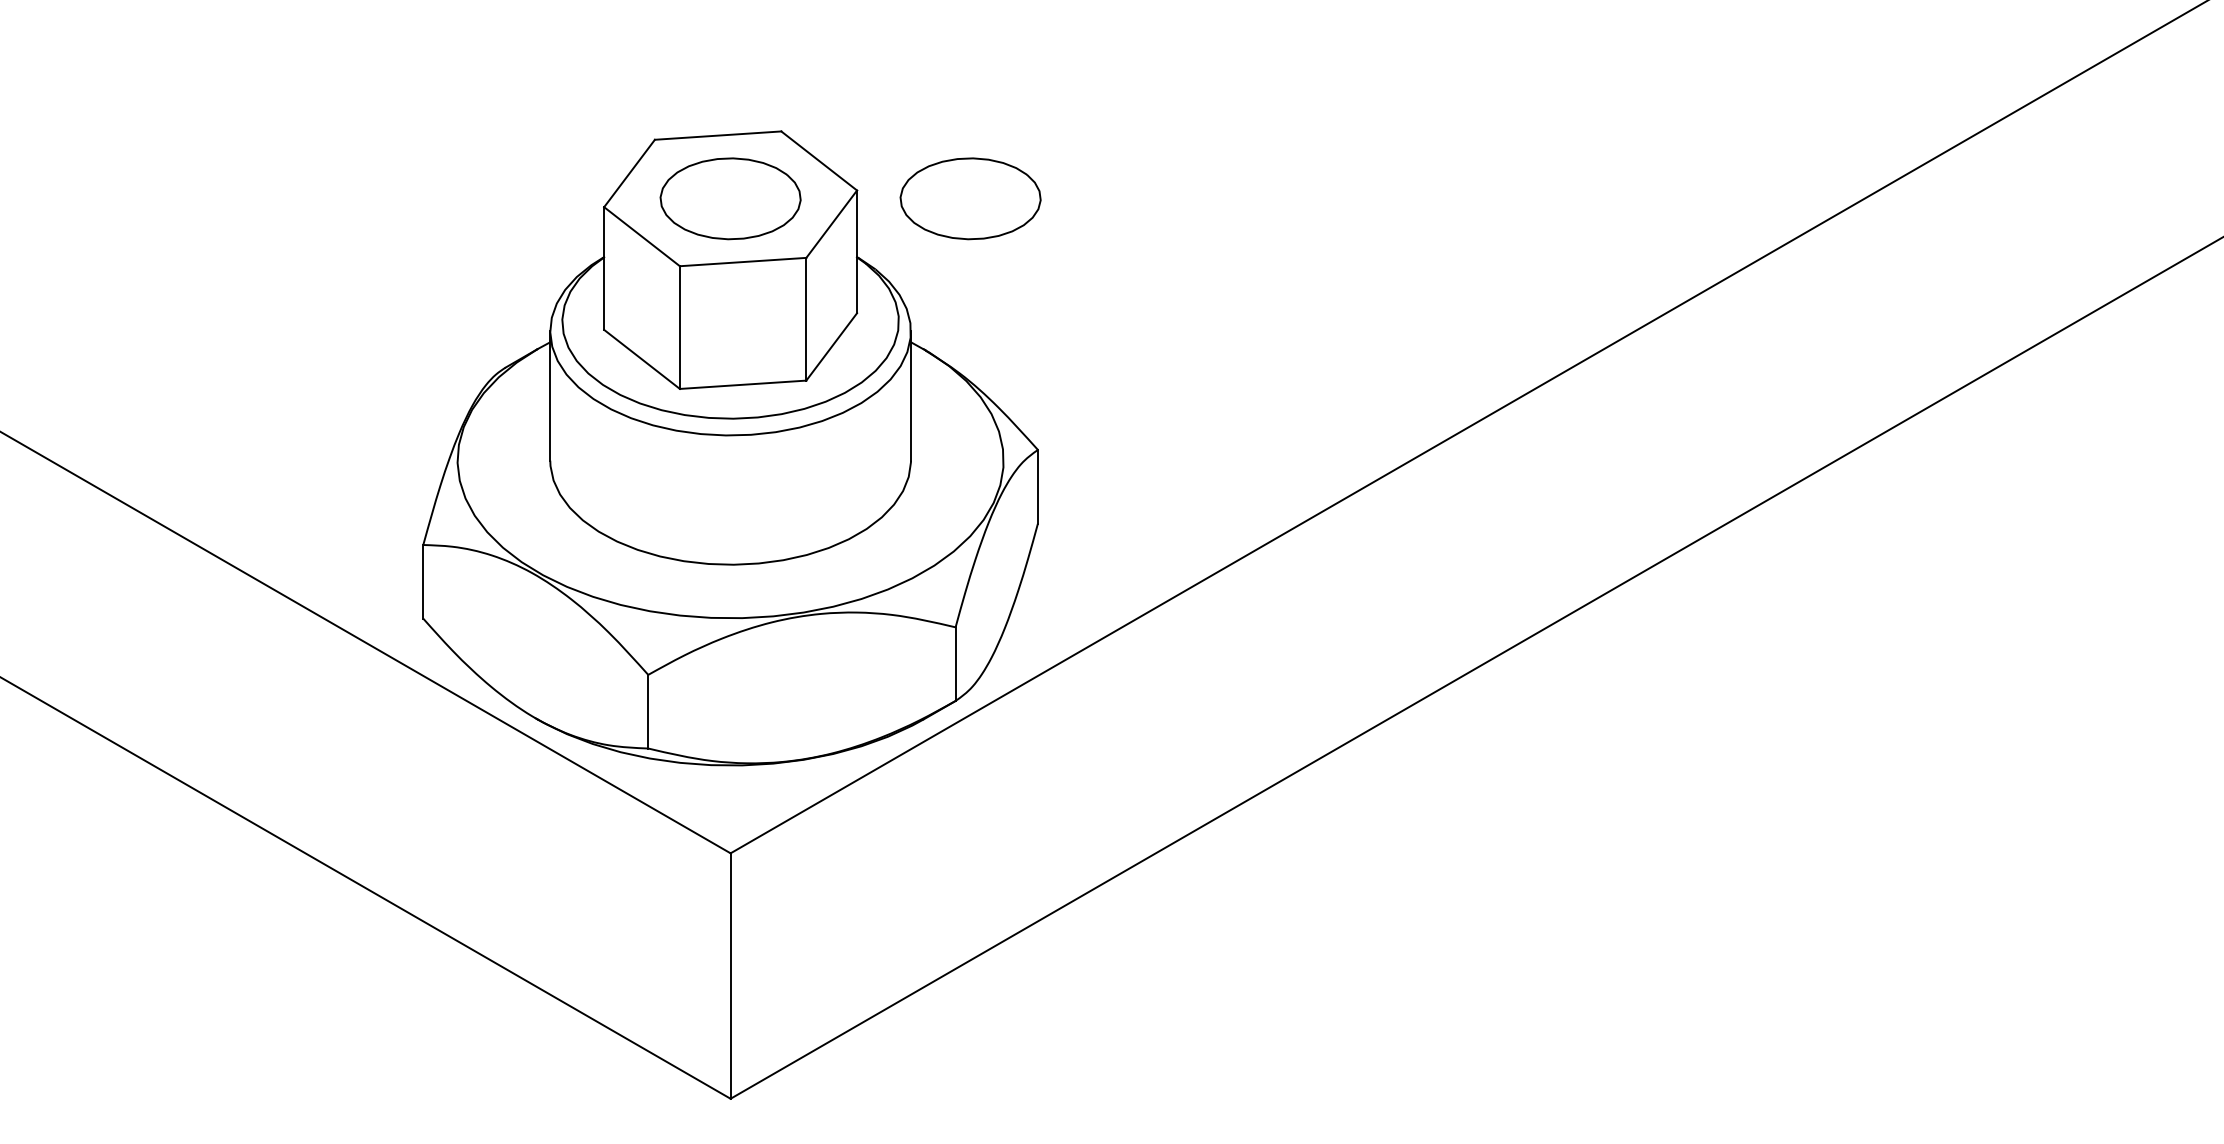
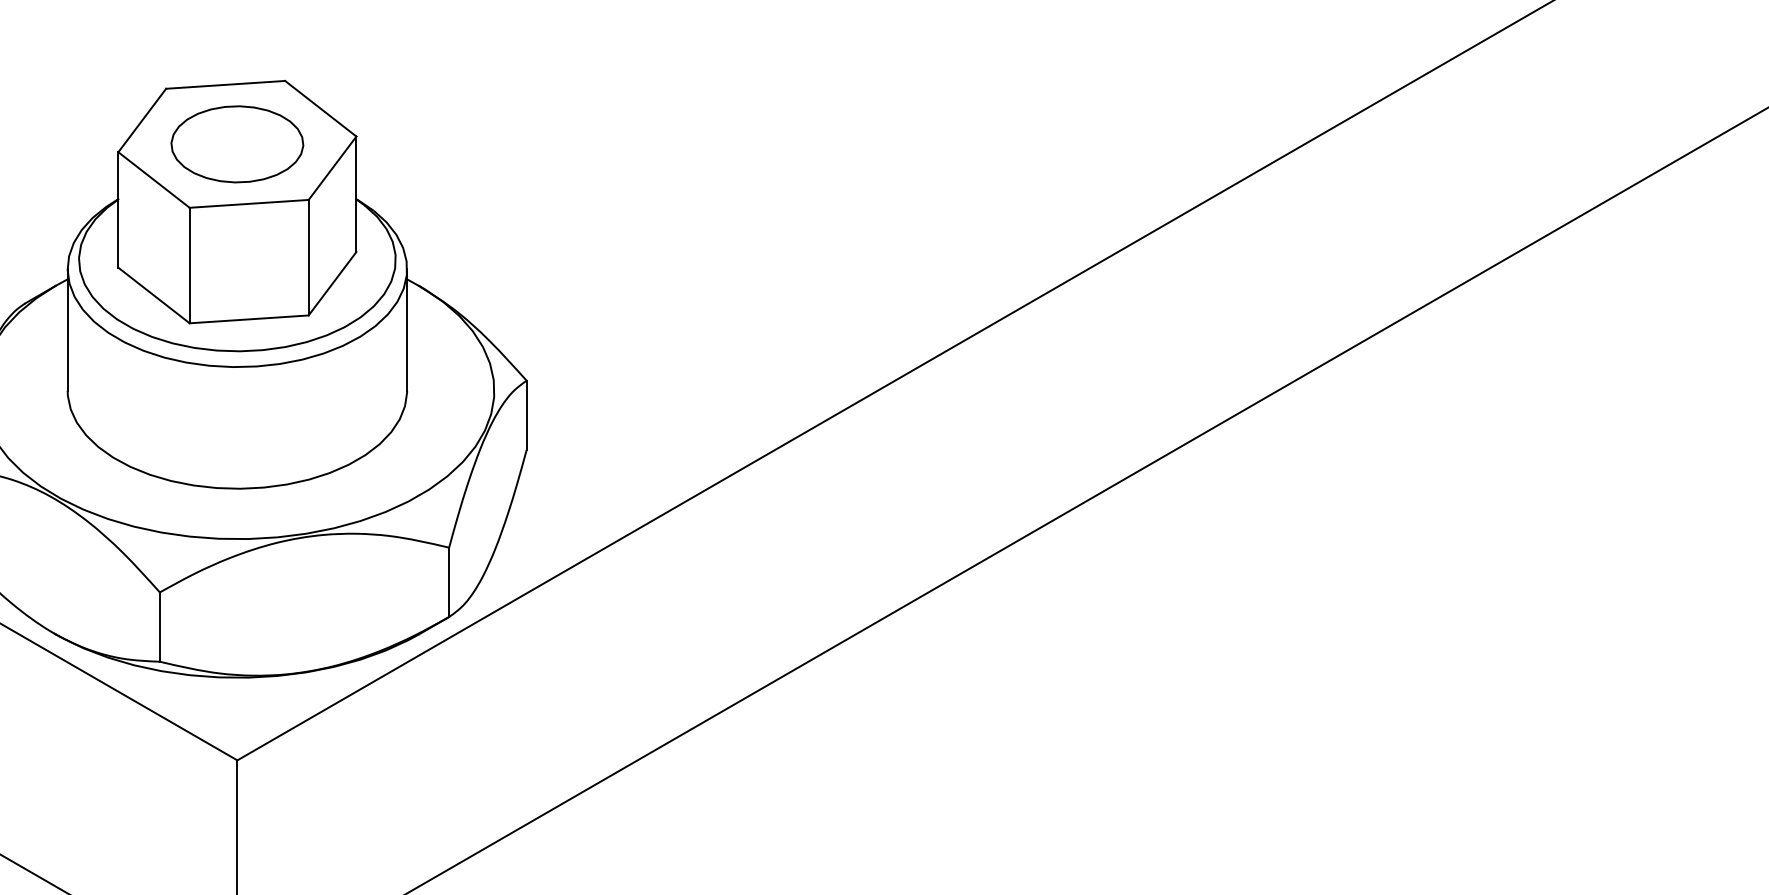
part: (970, 198) -> (463, 144), removed

